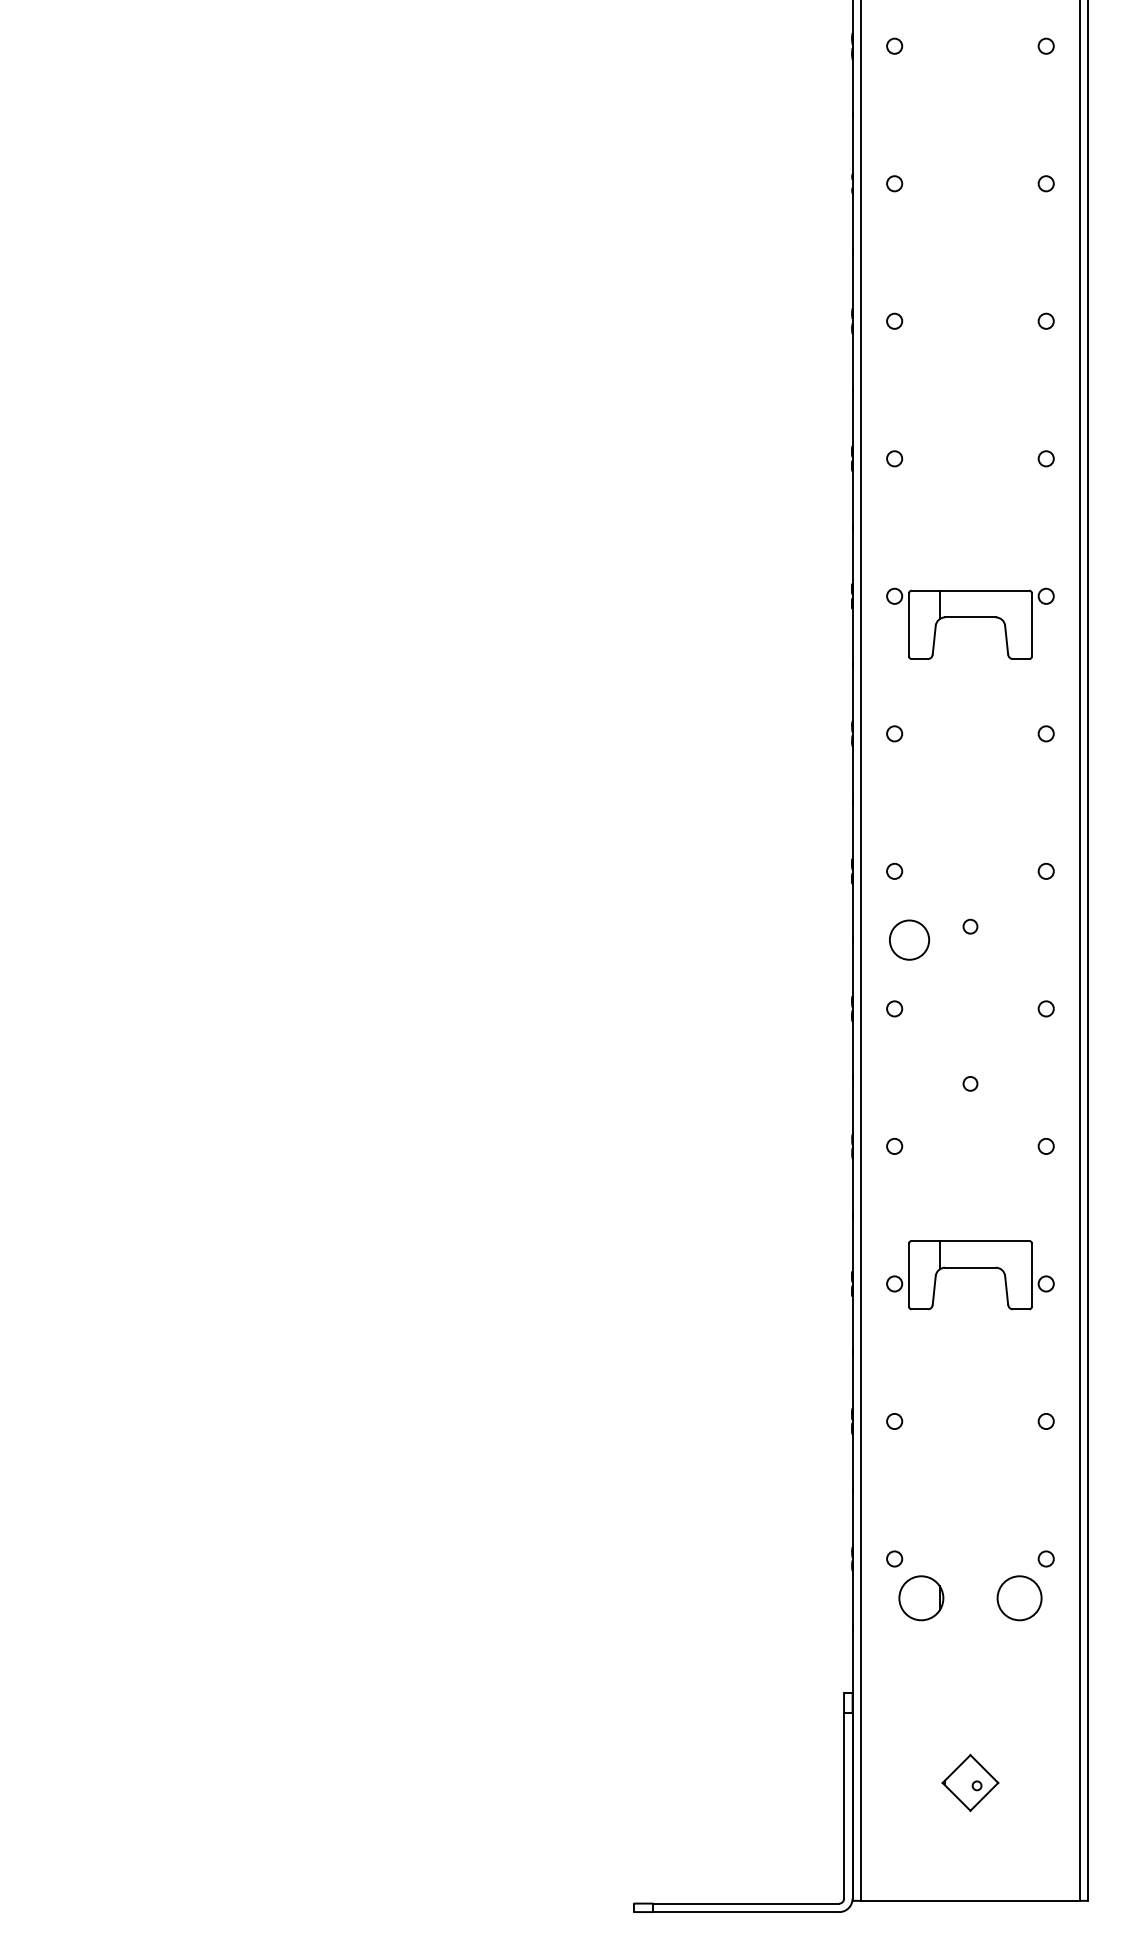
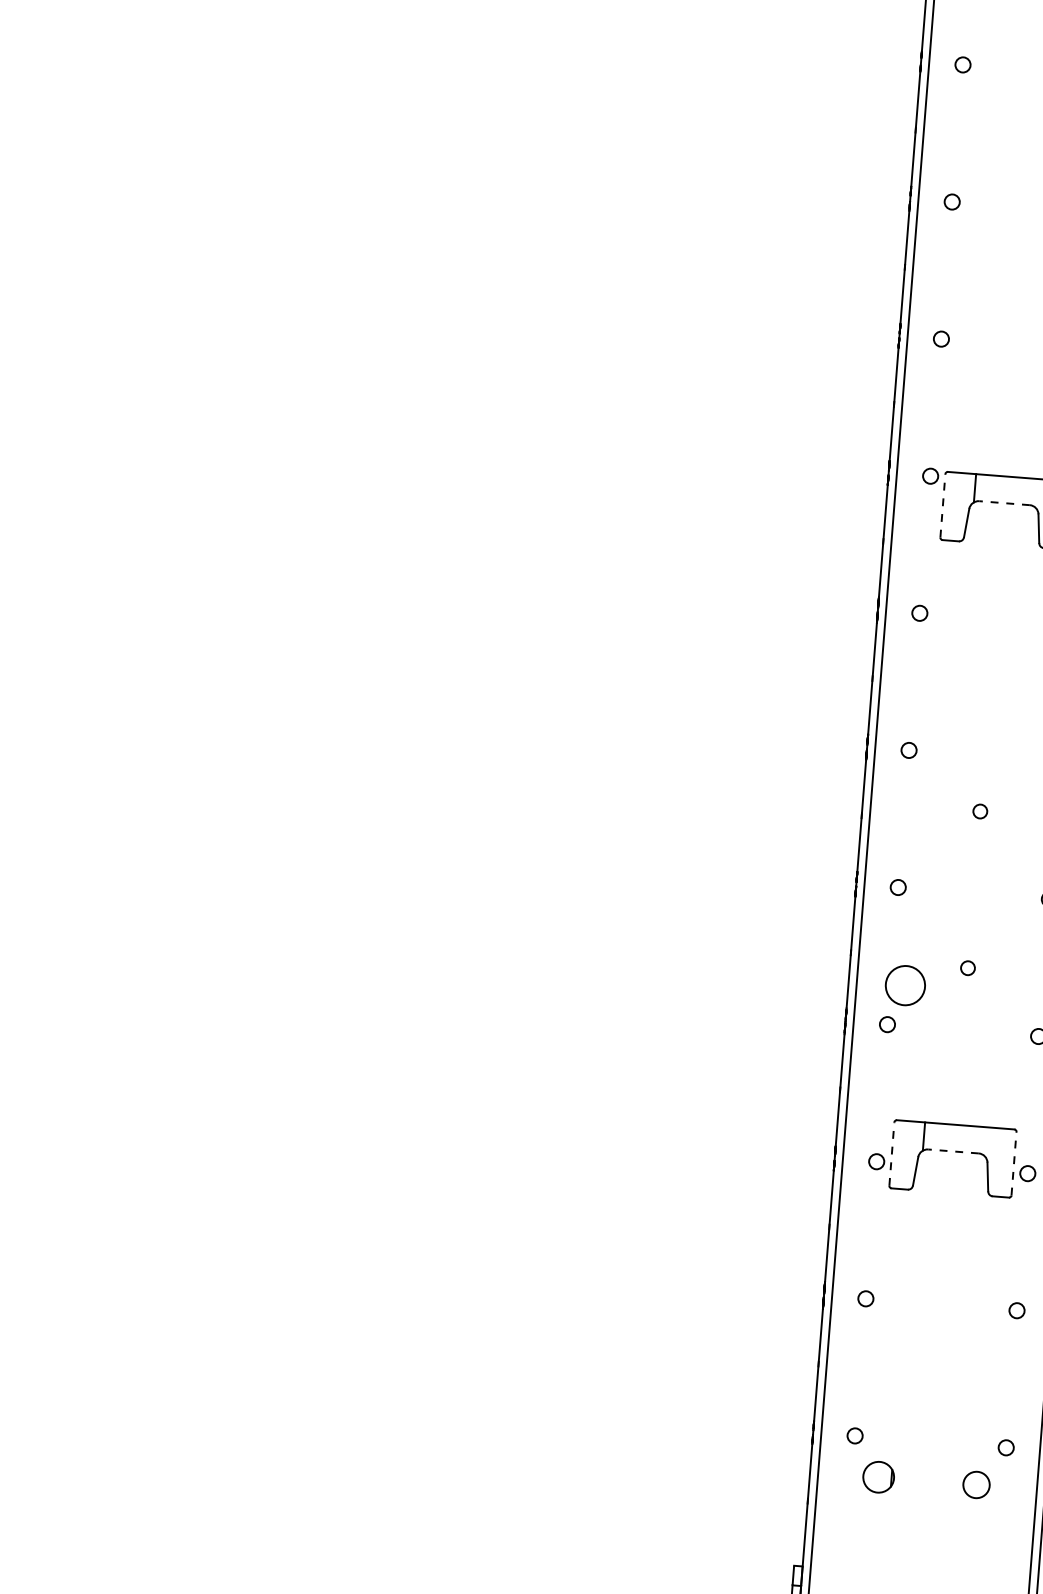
line: (969, 617) -> (1003, 503), solid -> dashed
line: (909, 624) -> (943, 505), solid -> dashed
circle: (909, 939) -> (905, 984), moved
line: (969, 1267) -> (952, 1151), solid -> dashed
line: (909, 1275) -> (892, 1154), solid -> dashed
line: (1031, 1275) -> (1013, 1164), solid -> dashed
part: (921, 1598) -> (878, 1477), size x0.7
circle: (1019, 1598) -> (976, 1485), size x0.6

